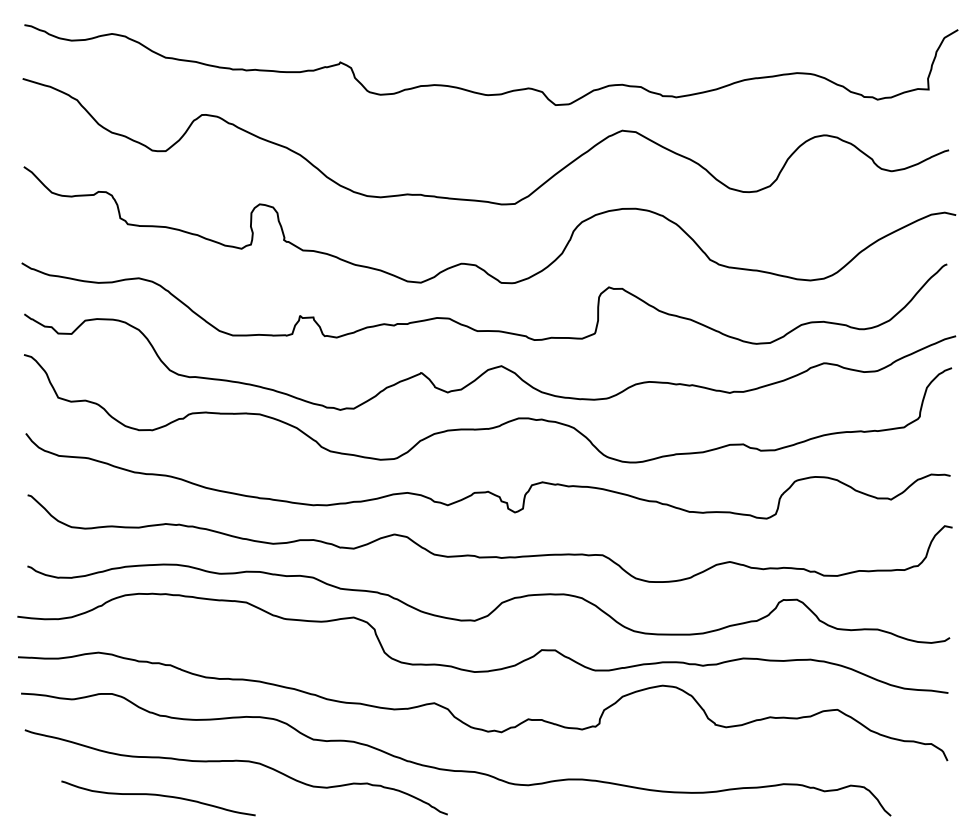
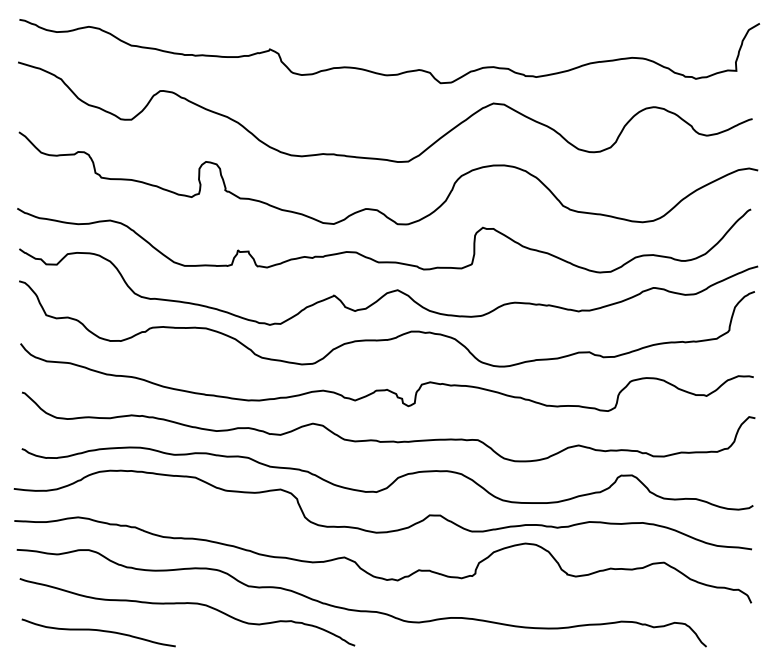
curve: (158, 796) -> (98, 631), moved

